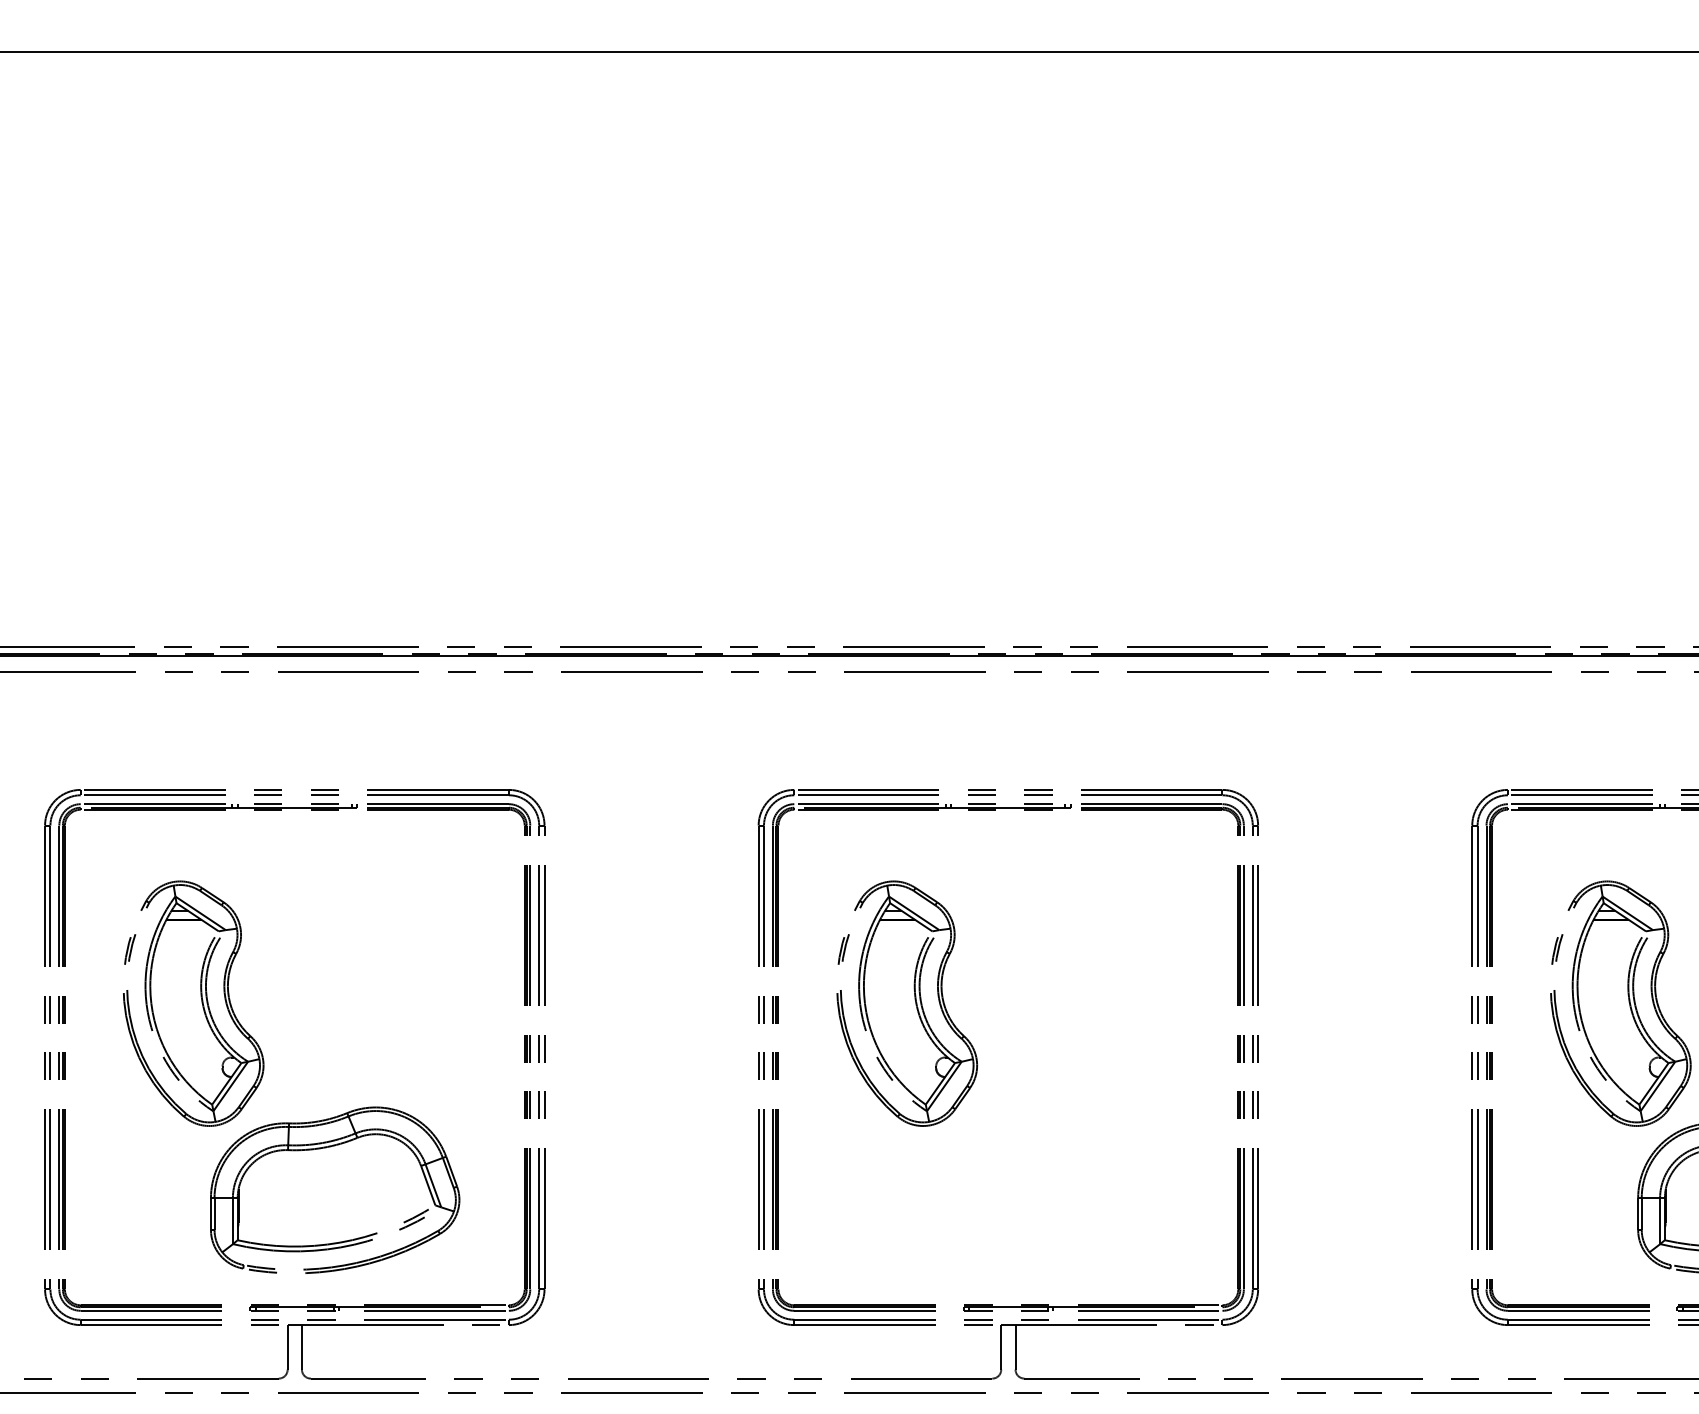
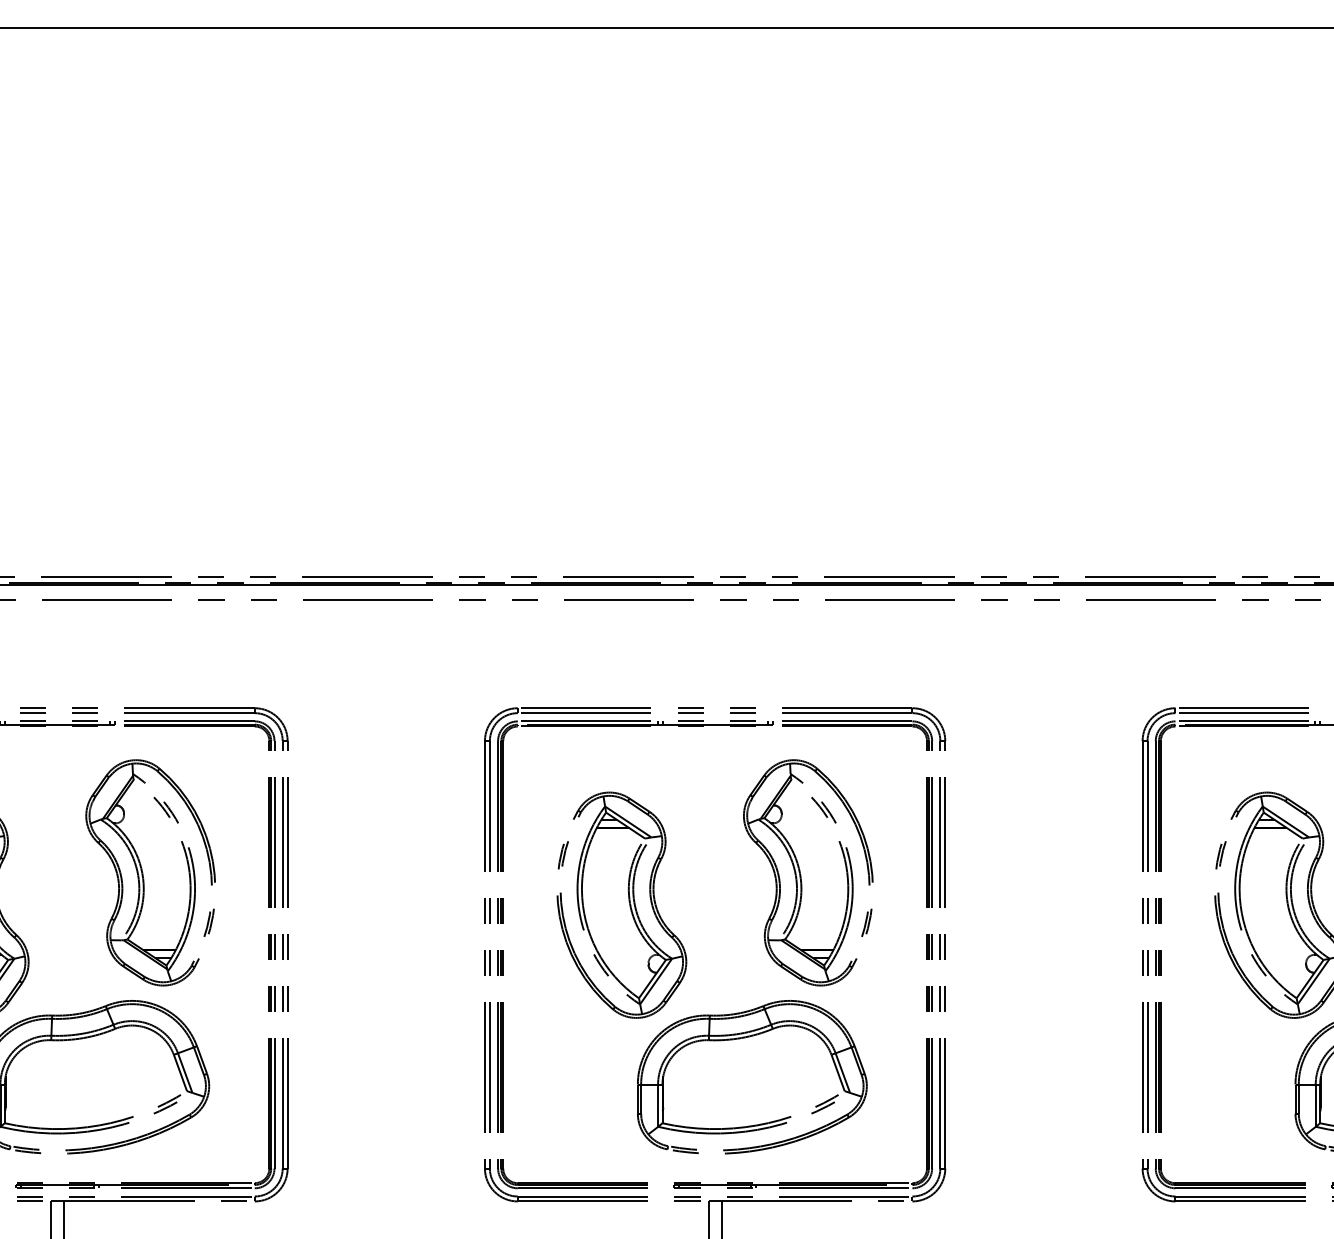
part: (1101, 968) -> (800, 872), added
part: (388, 971) -> (143, 875), added
part: (1039, 1148) -> (743, 1038), added

